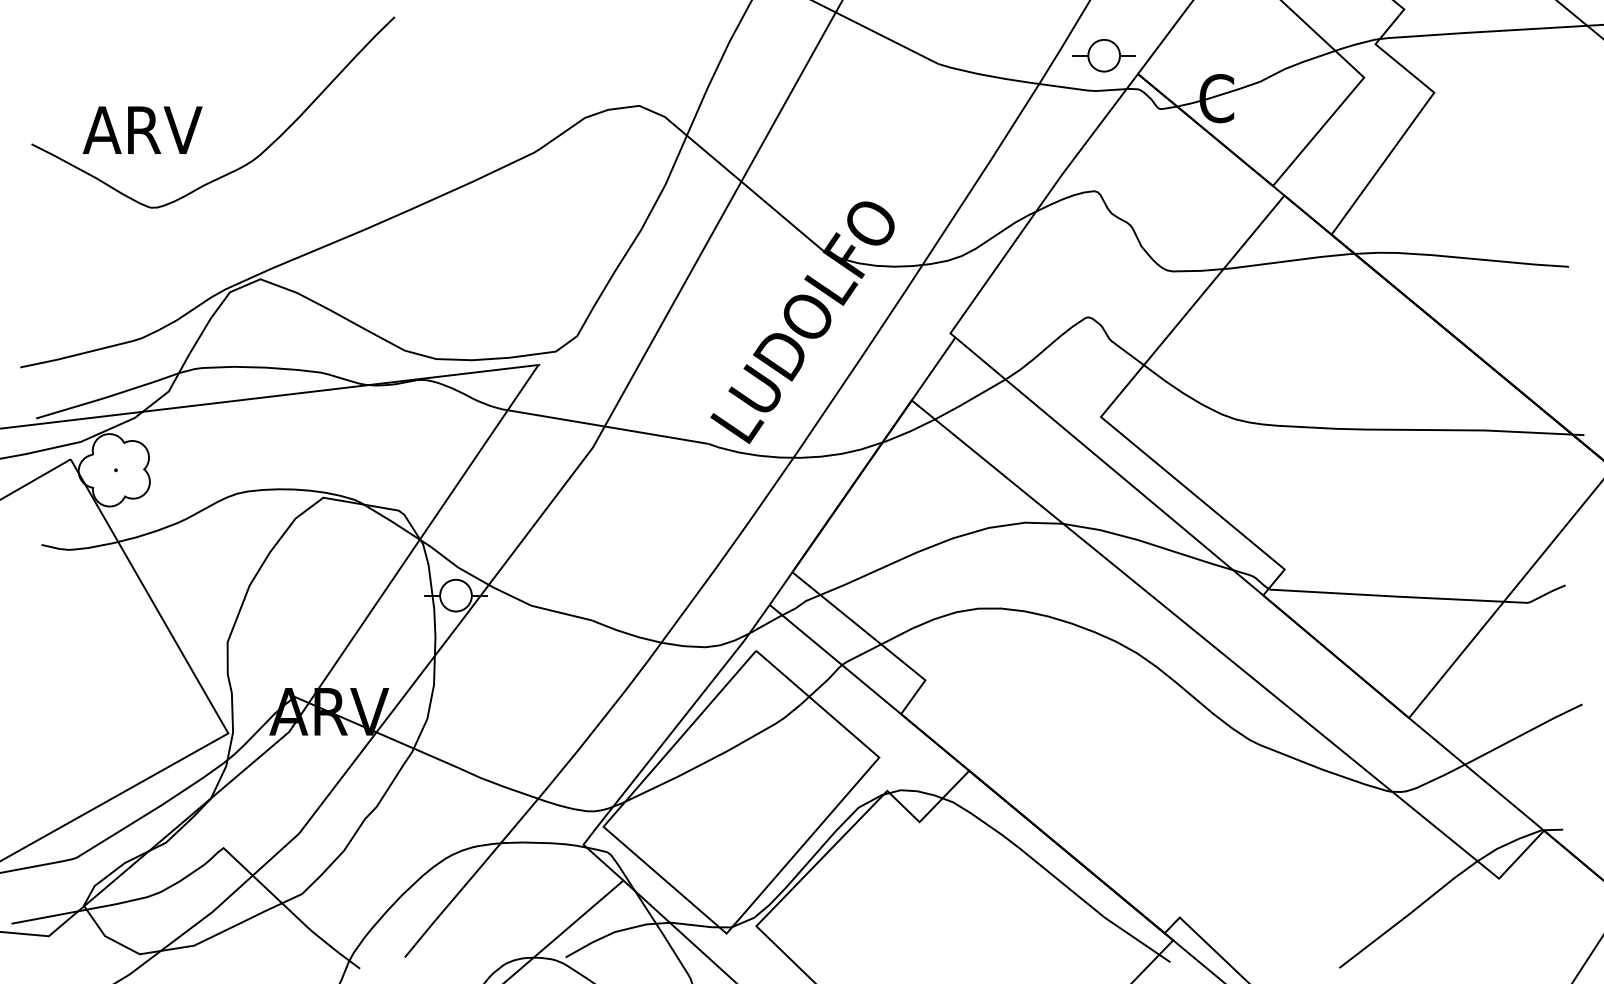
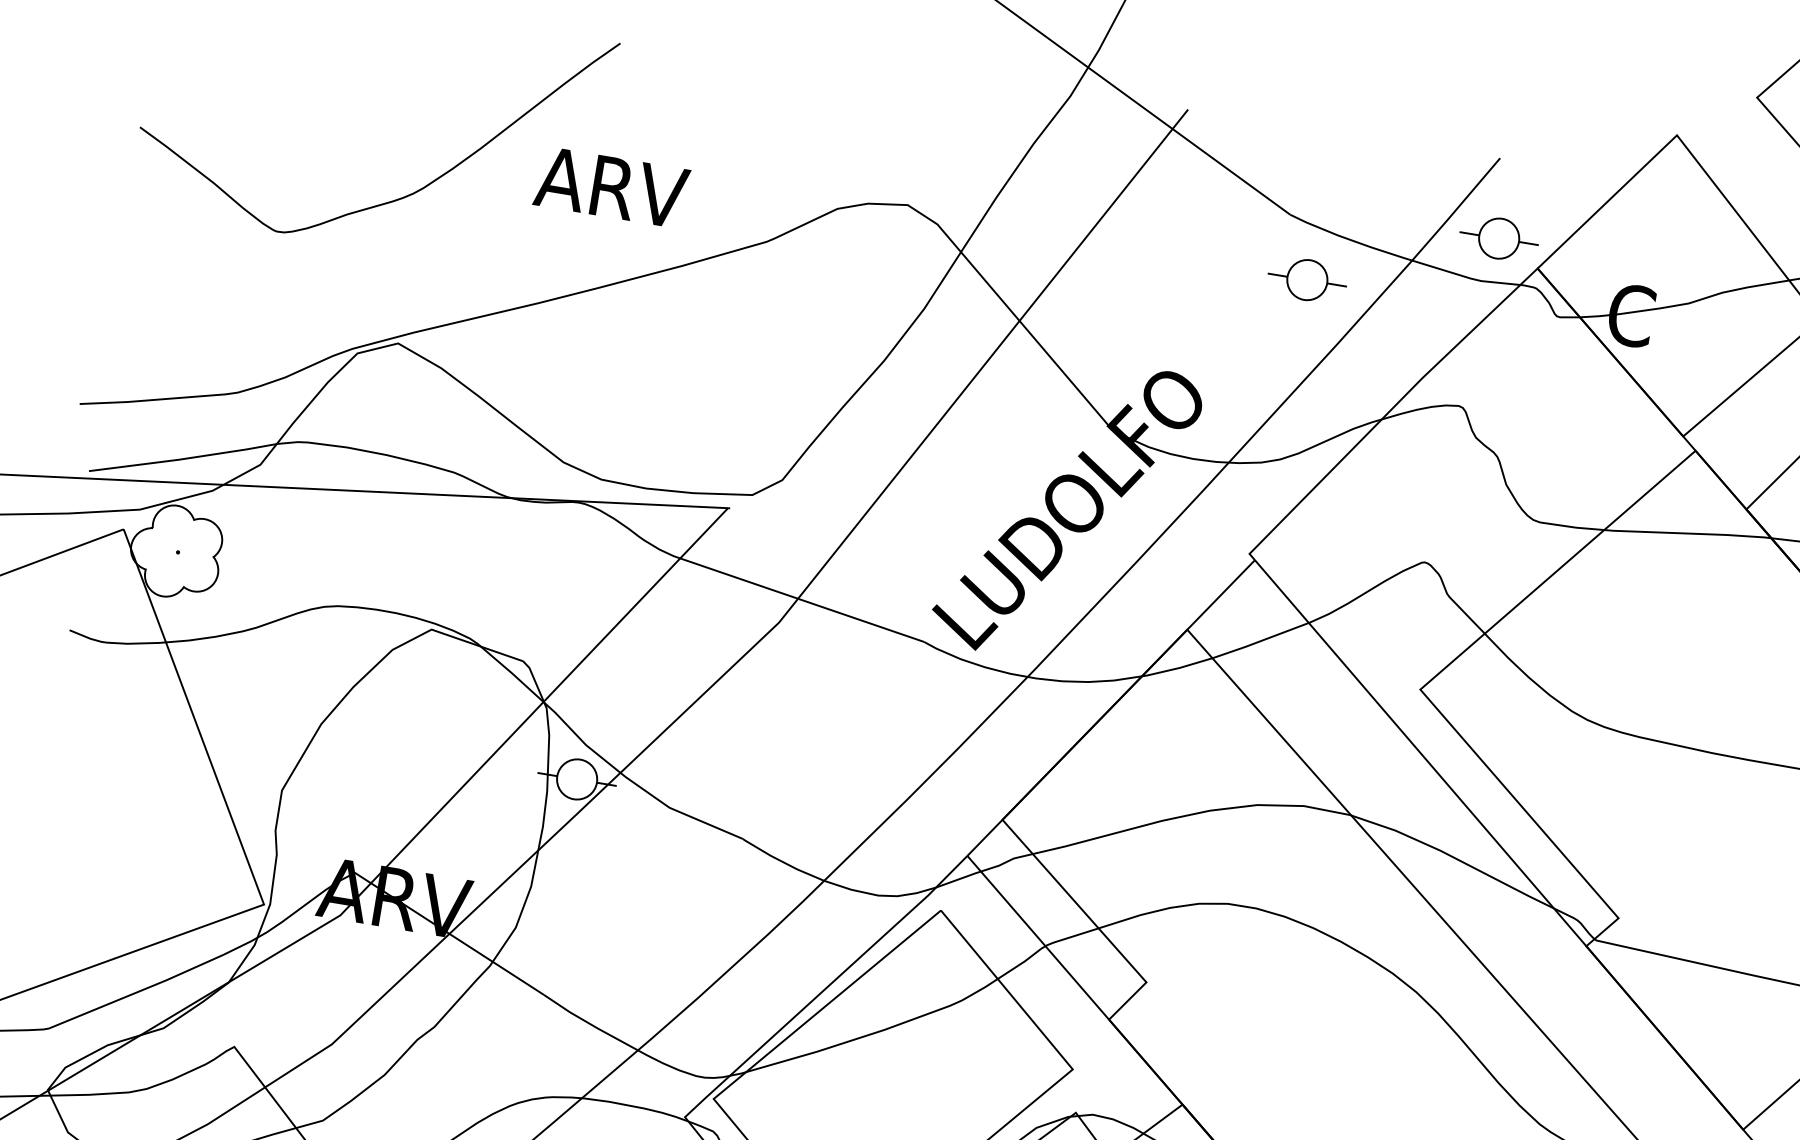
part: (959, 112) -> (1306, 279), added
text: (142, 129) -> (611, 186), moved

